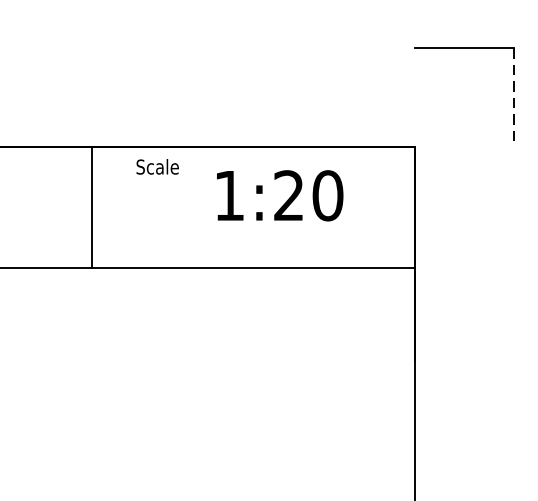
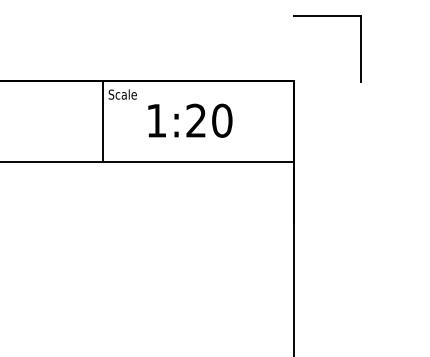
line: (514, 99) -> (360, 49), dashed -> solid
text: (280, 195) -> (190, 120), moved
line: (91, 207) -> (102, 121), moved

